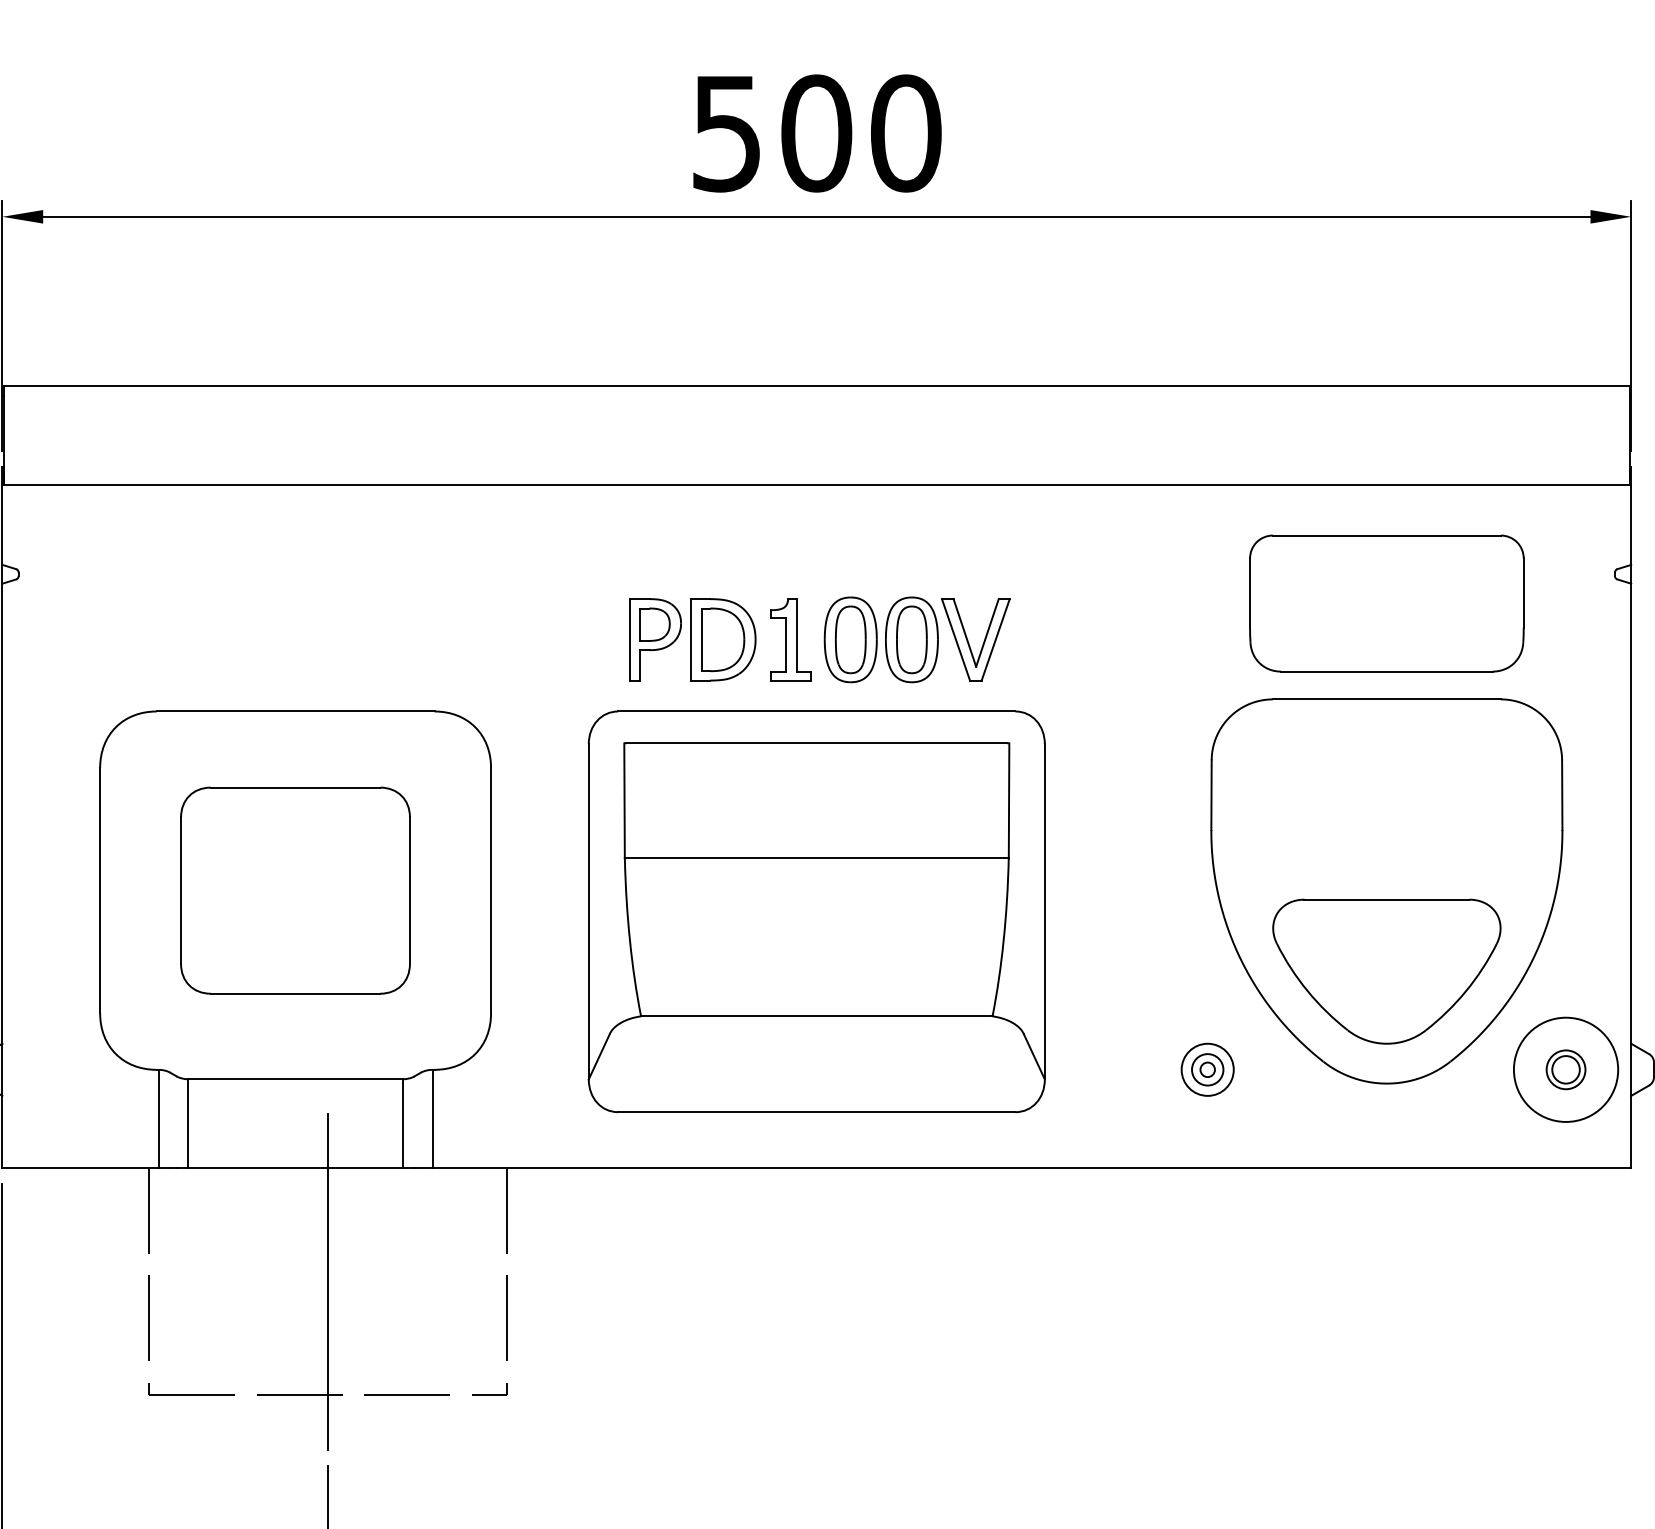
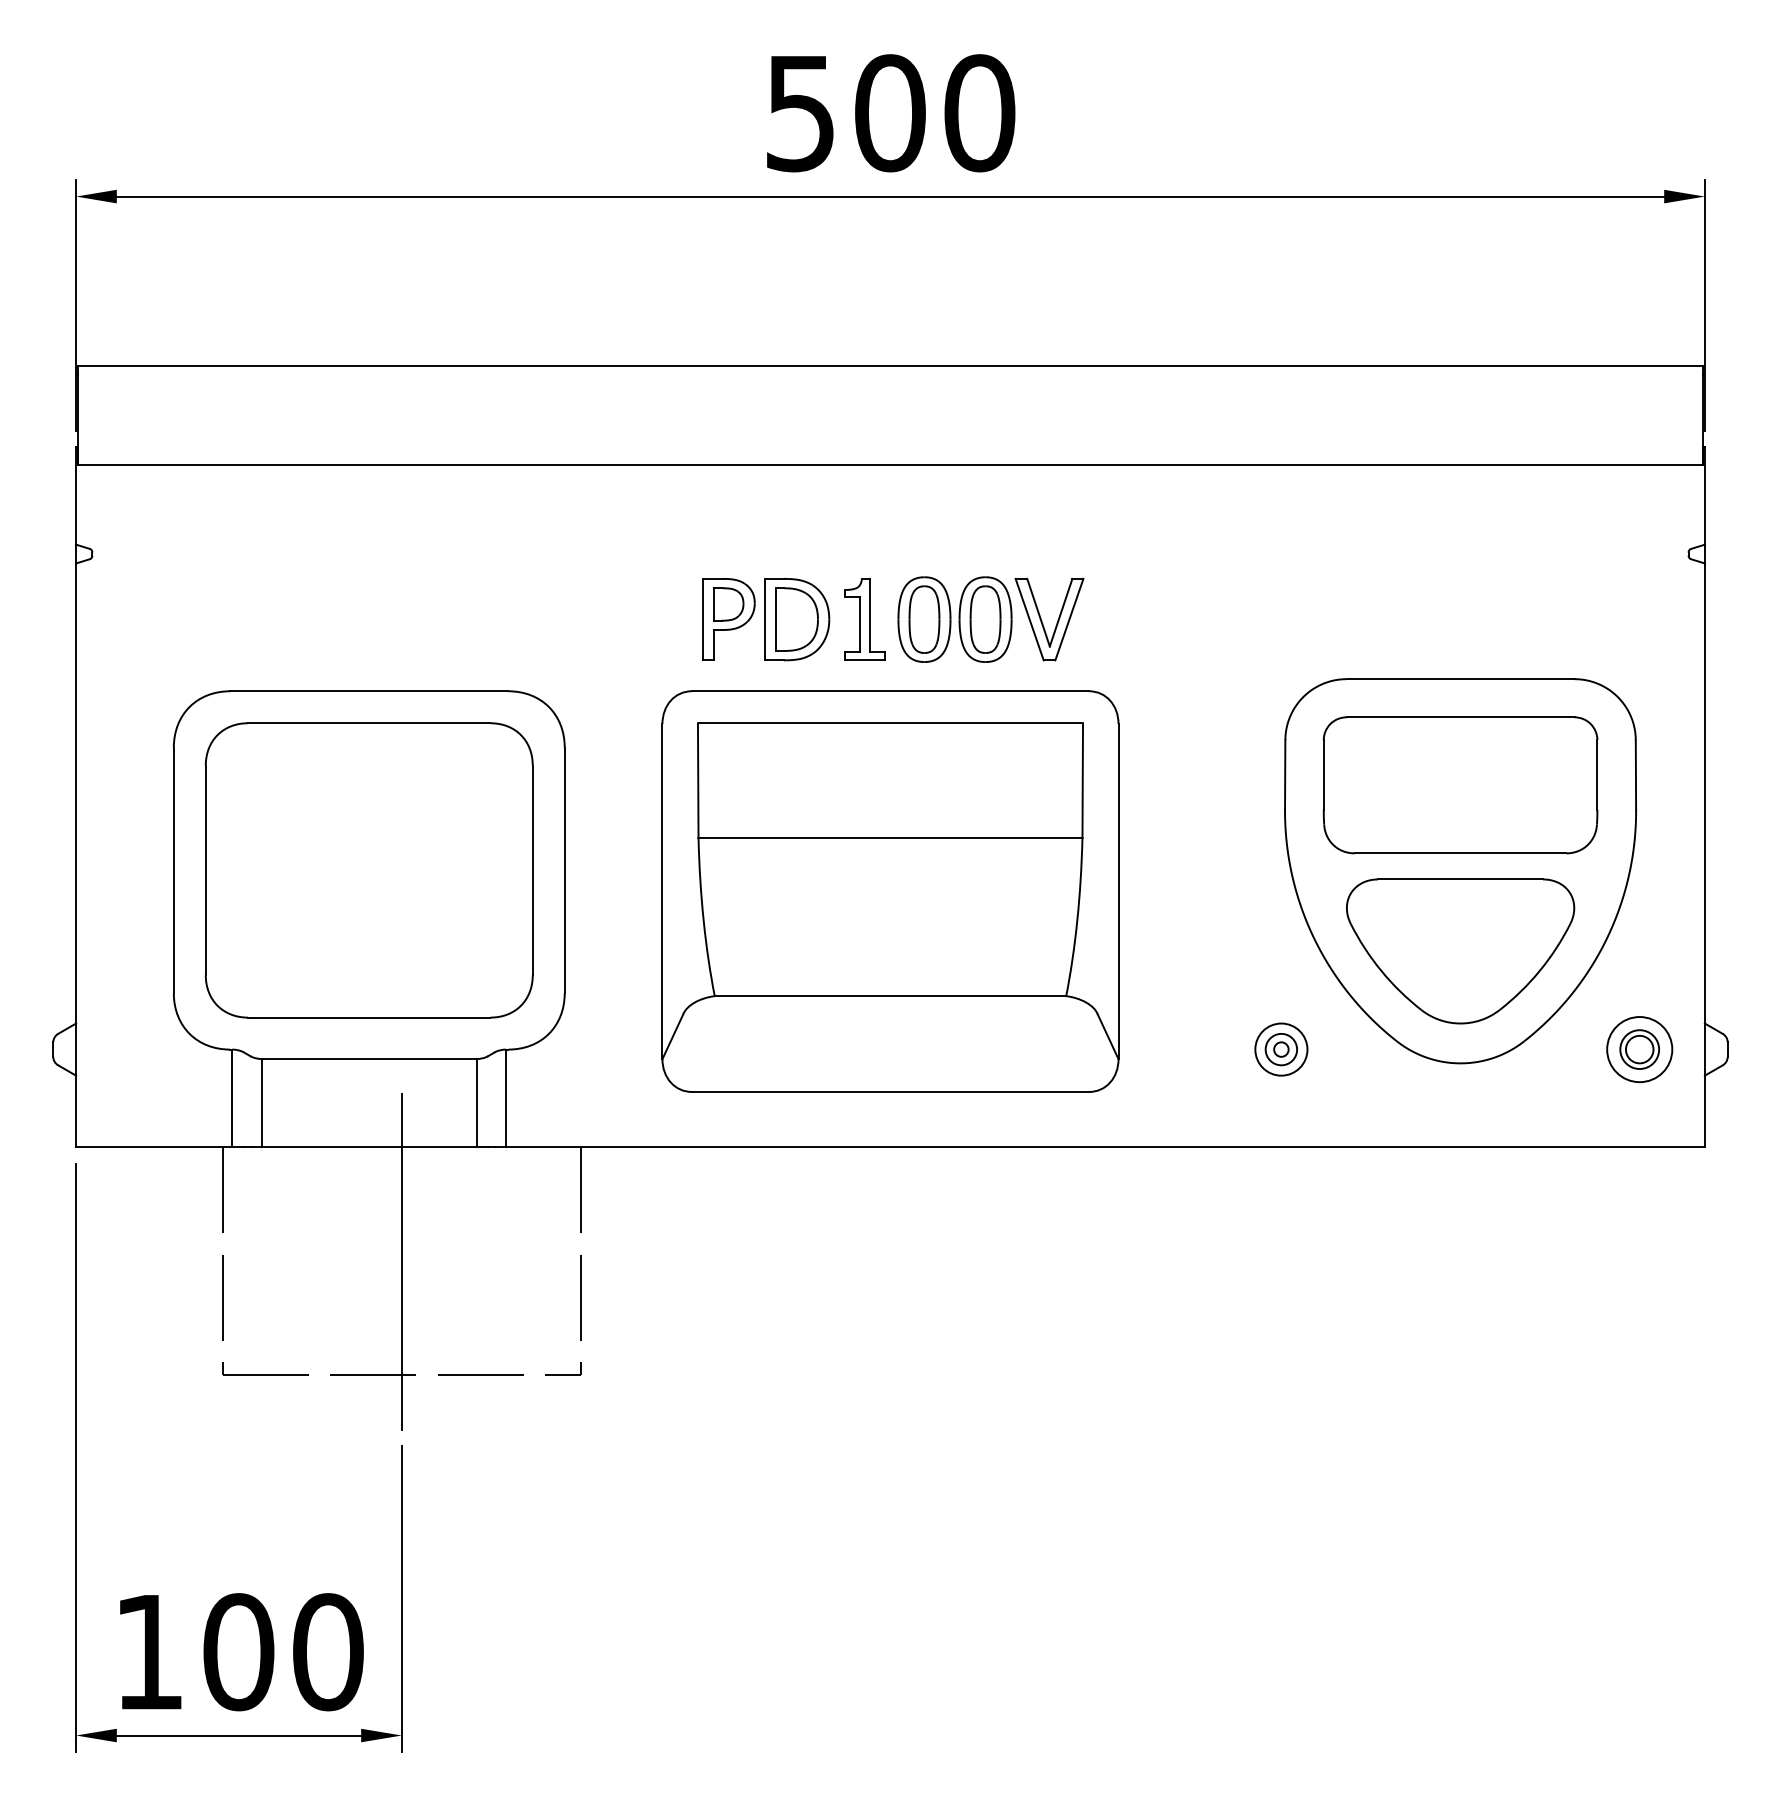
part: (1386, 603) -> (1460, 785), moved
part: (294, 890) -> (368, 870), size x1.43
circle: (1565, 1069) -> (1639, 1049), size x0.62

